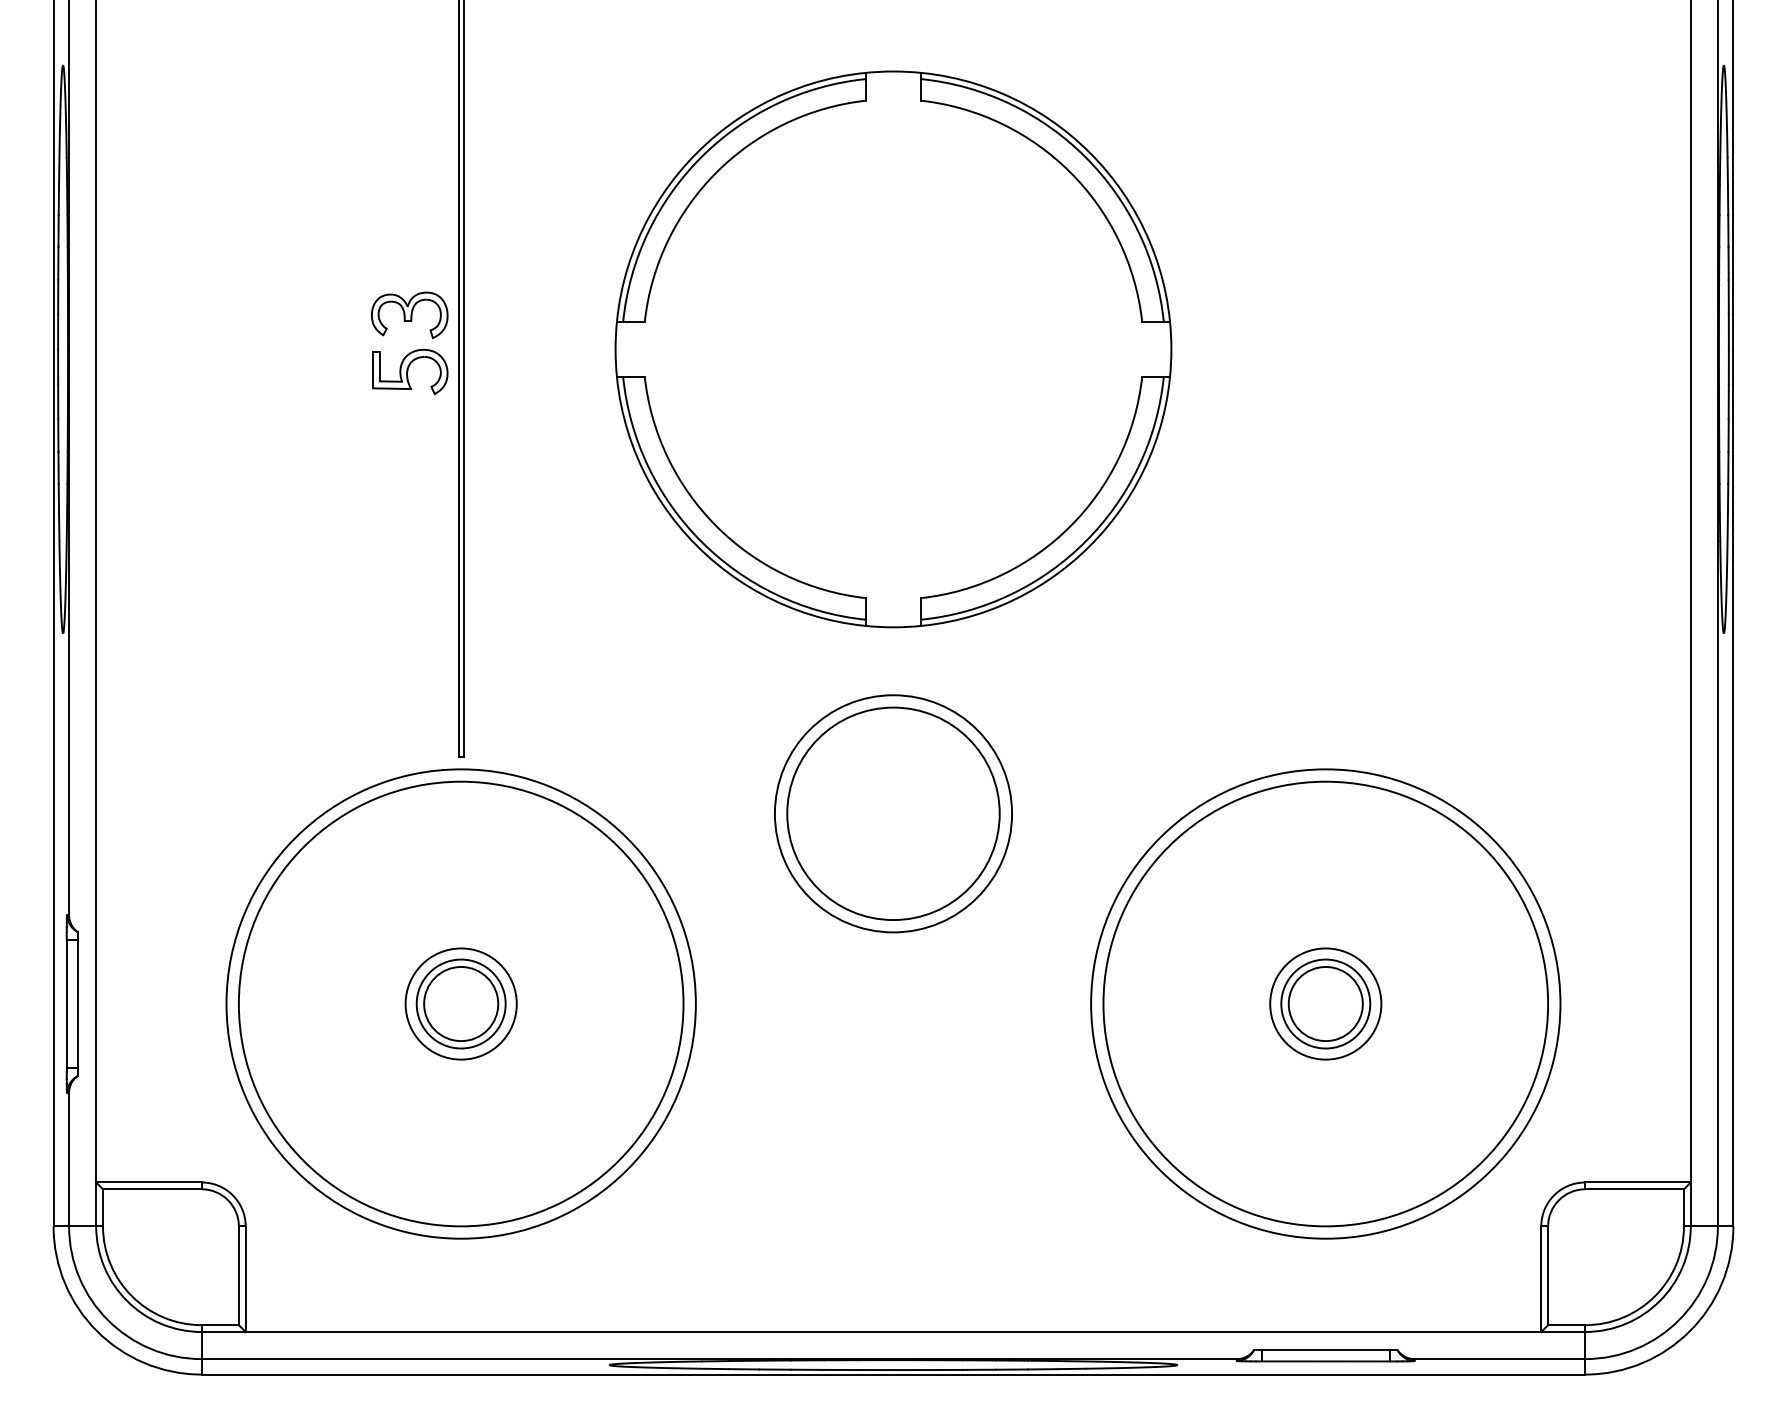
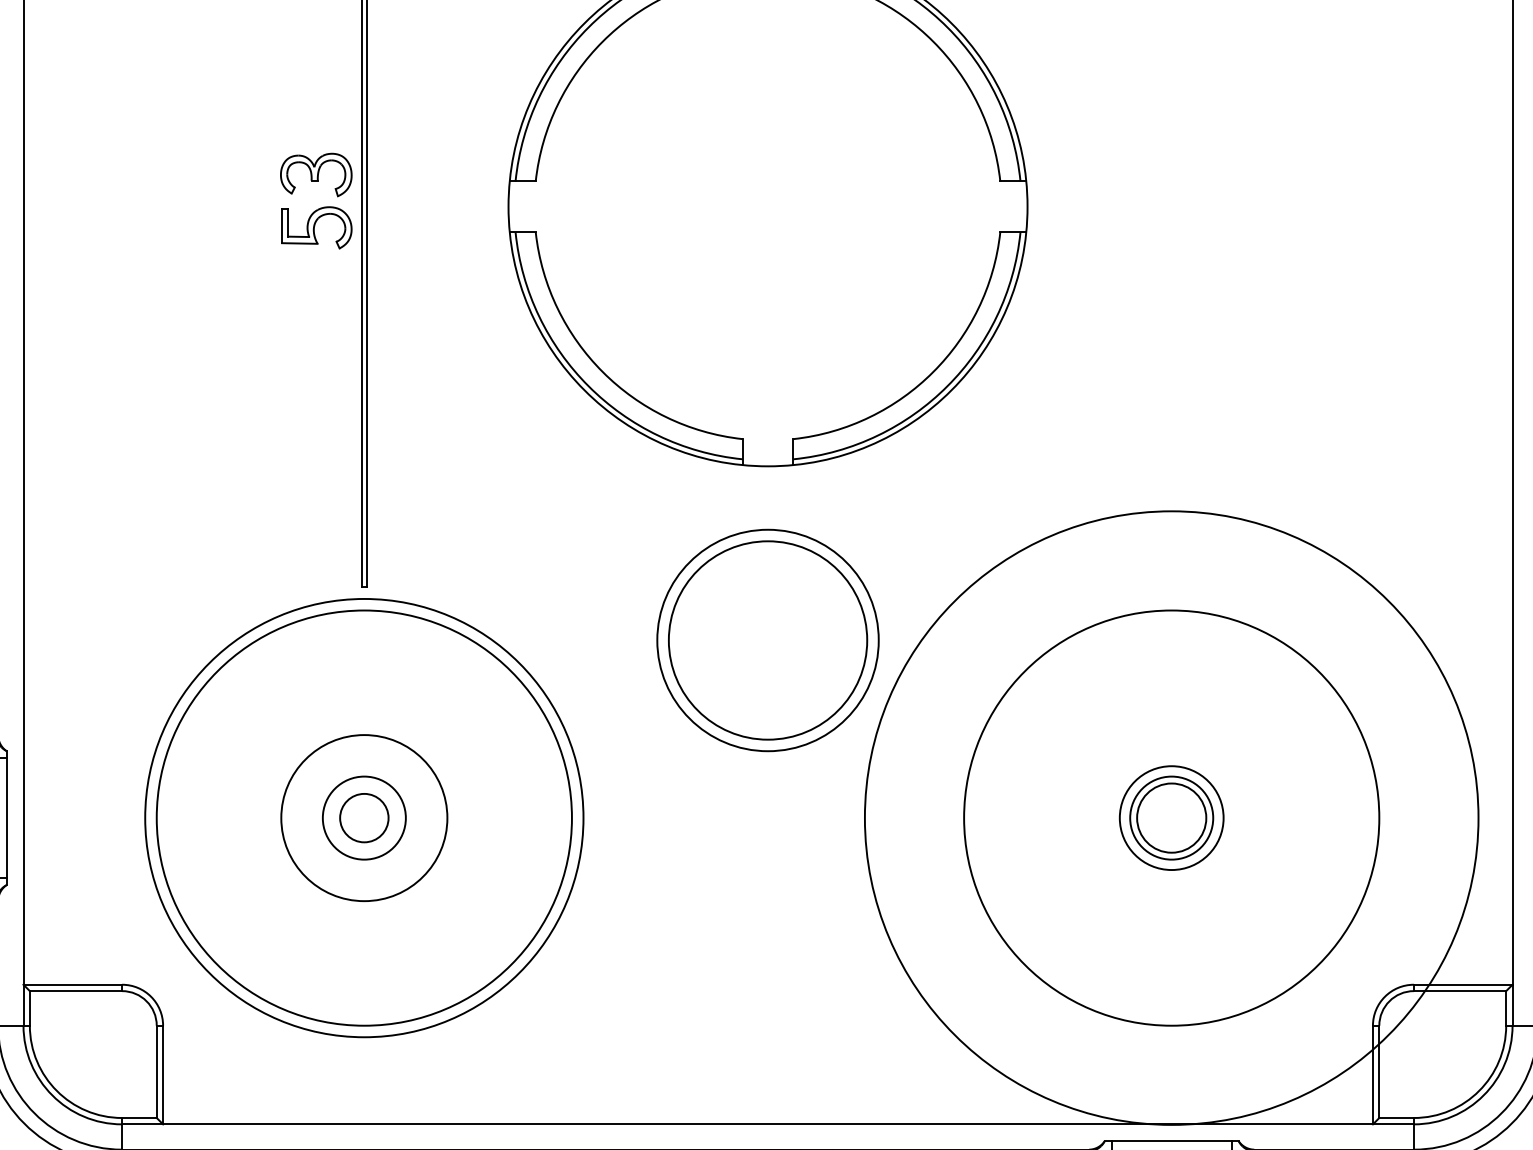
circle: (460, 1003) -> (363, 817), size x1.6
circle: (461, 1003) -> (364, 817), size x0.7
circle: (1325, 1003) -> (1171, 817), size x1.4

